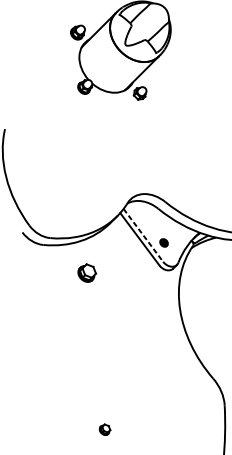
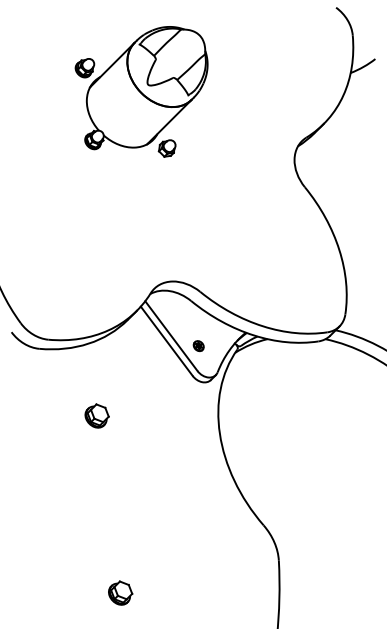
line: (143, 235) -> (171, 336), dashed -> solid
part: (86, 272) -> (96, 415), moved
part: (104, 429) -> (120, 592), size x1.67

